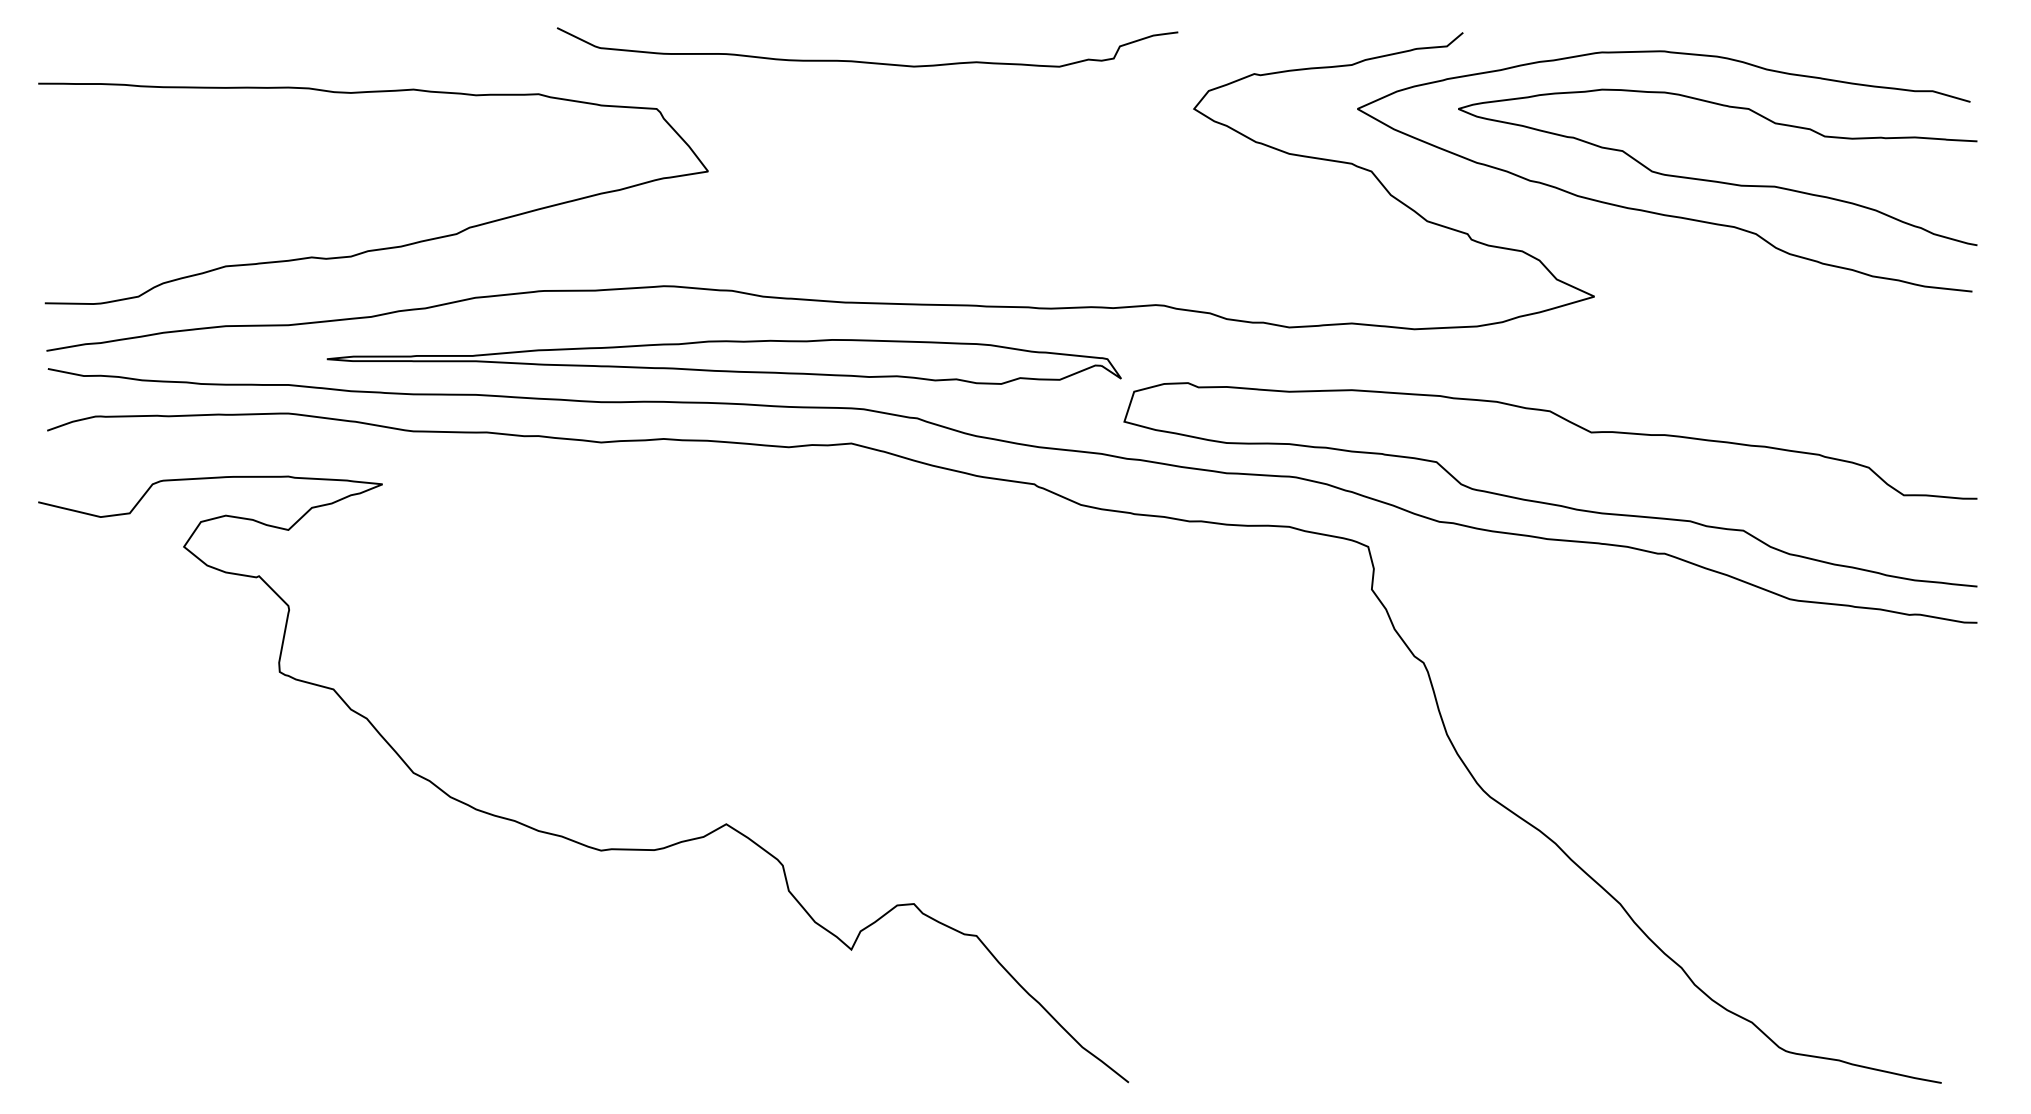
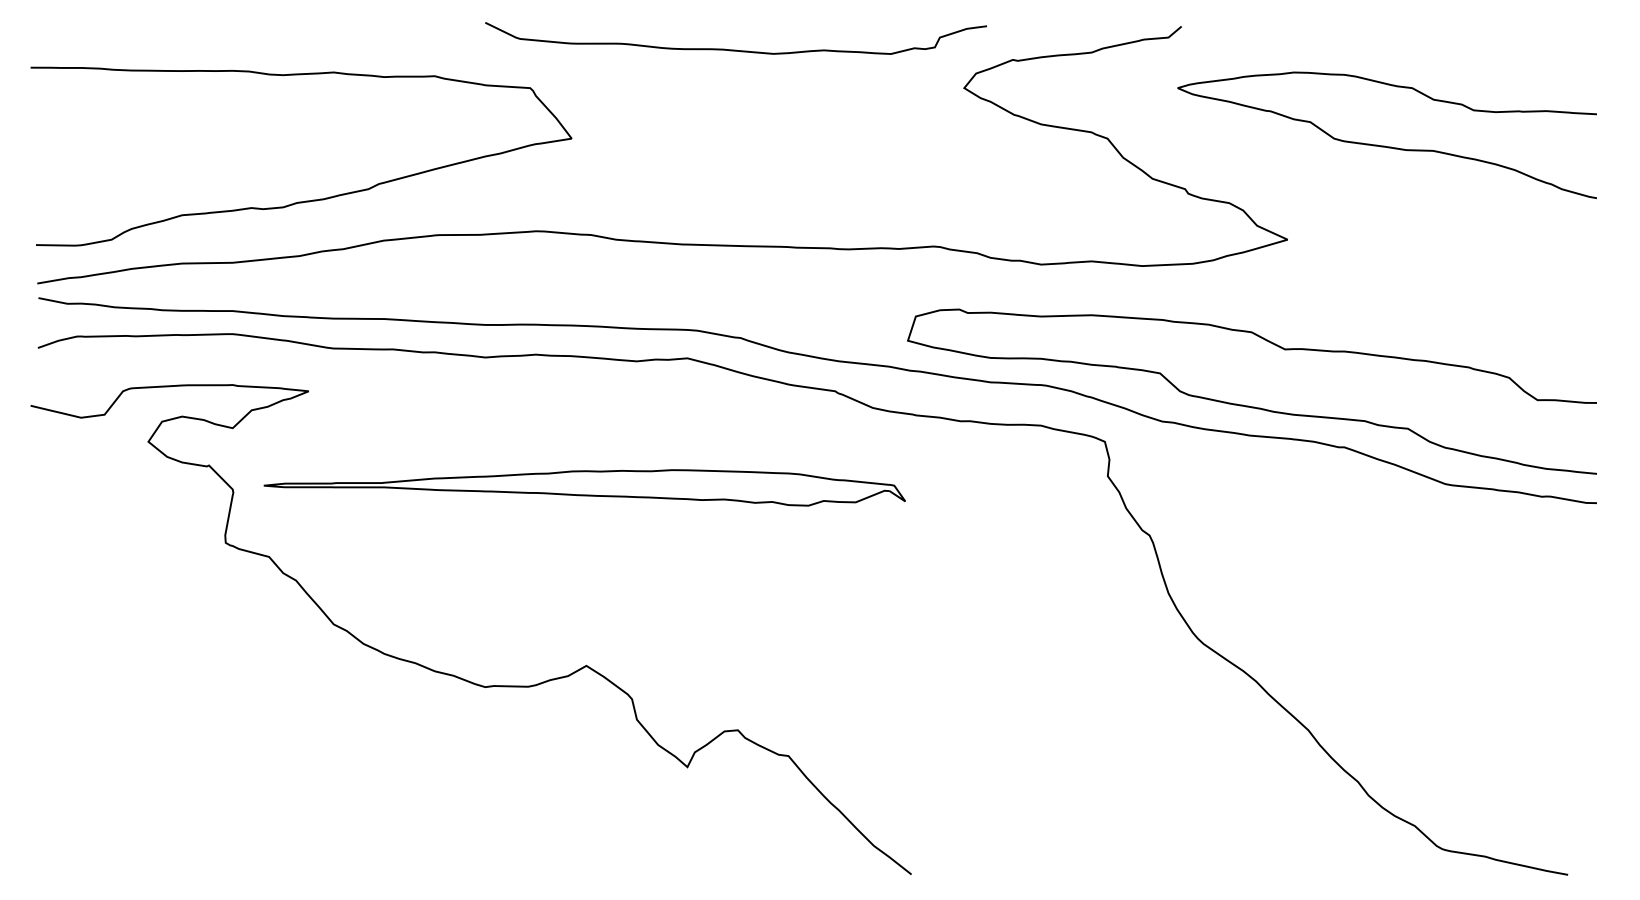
curve: (867, 61) -> (735, 49), moved
curve: (1657, 212) -> (1338, 171), removed
part: (723, 361) -> (584, 487), moved

